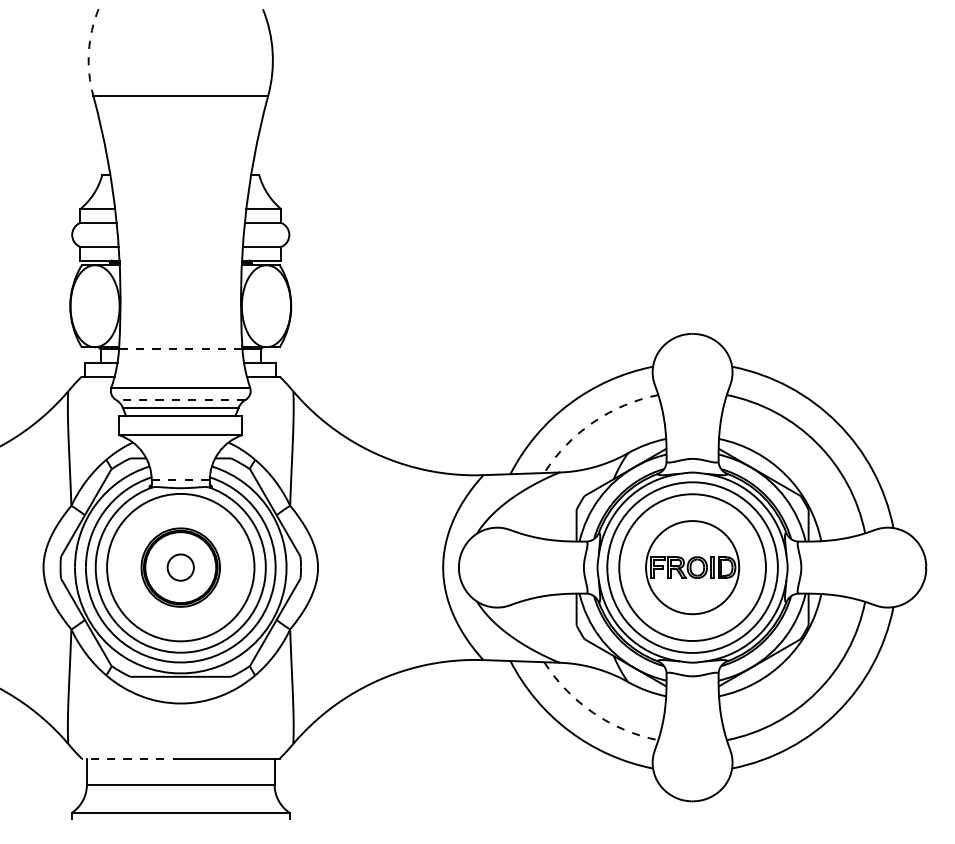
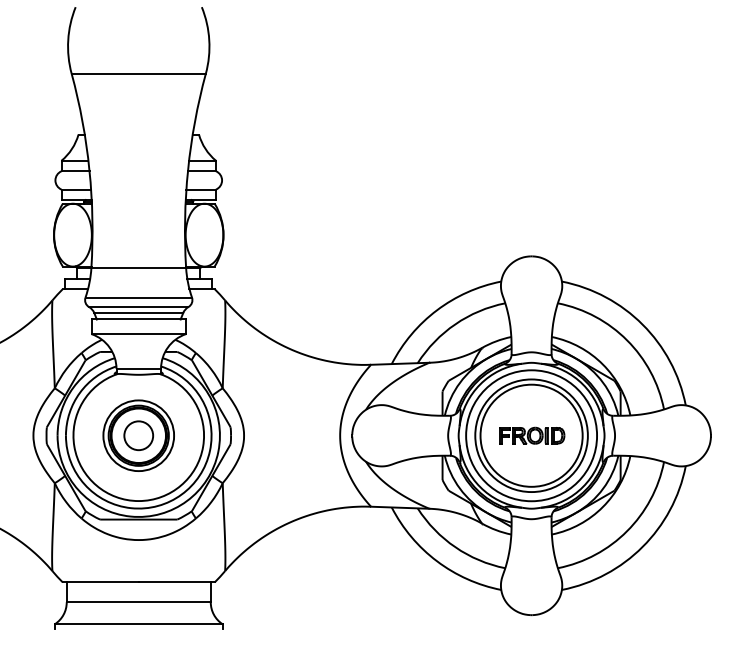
arc: (88, 52) -> (67, 40), dashed -> solid
line: (180, 349) -> (138, 268), dashed -> solid
line: (180, 399) -> (138, 306), dashed -> solid
arc: (593, 422) -> (455, 324), dashed -> solid
line: (181, 480) -> (139, 368), dashed -> solid
circle: (180, 567) -> (138, 435), size x0.62
circle: (180, 567) -> (138, 435), size x1.43
circle: (692, 567) -> (531, 435), size x1.43
arc: (593, 712) -> (455, 546), dashed -> solid
line: (130, 758) -> (100, 582), dashed -> solid

